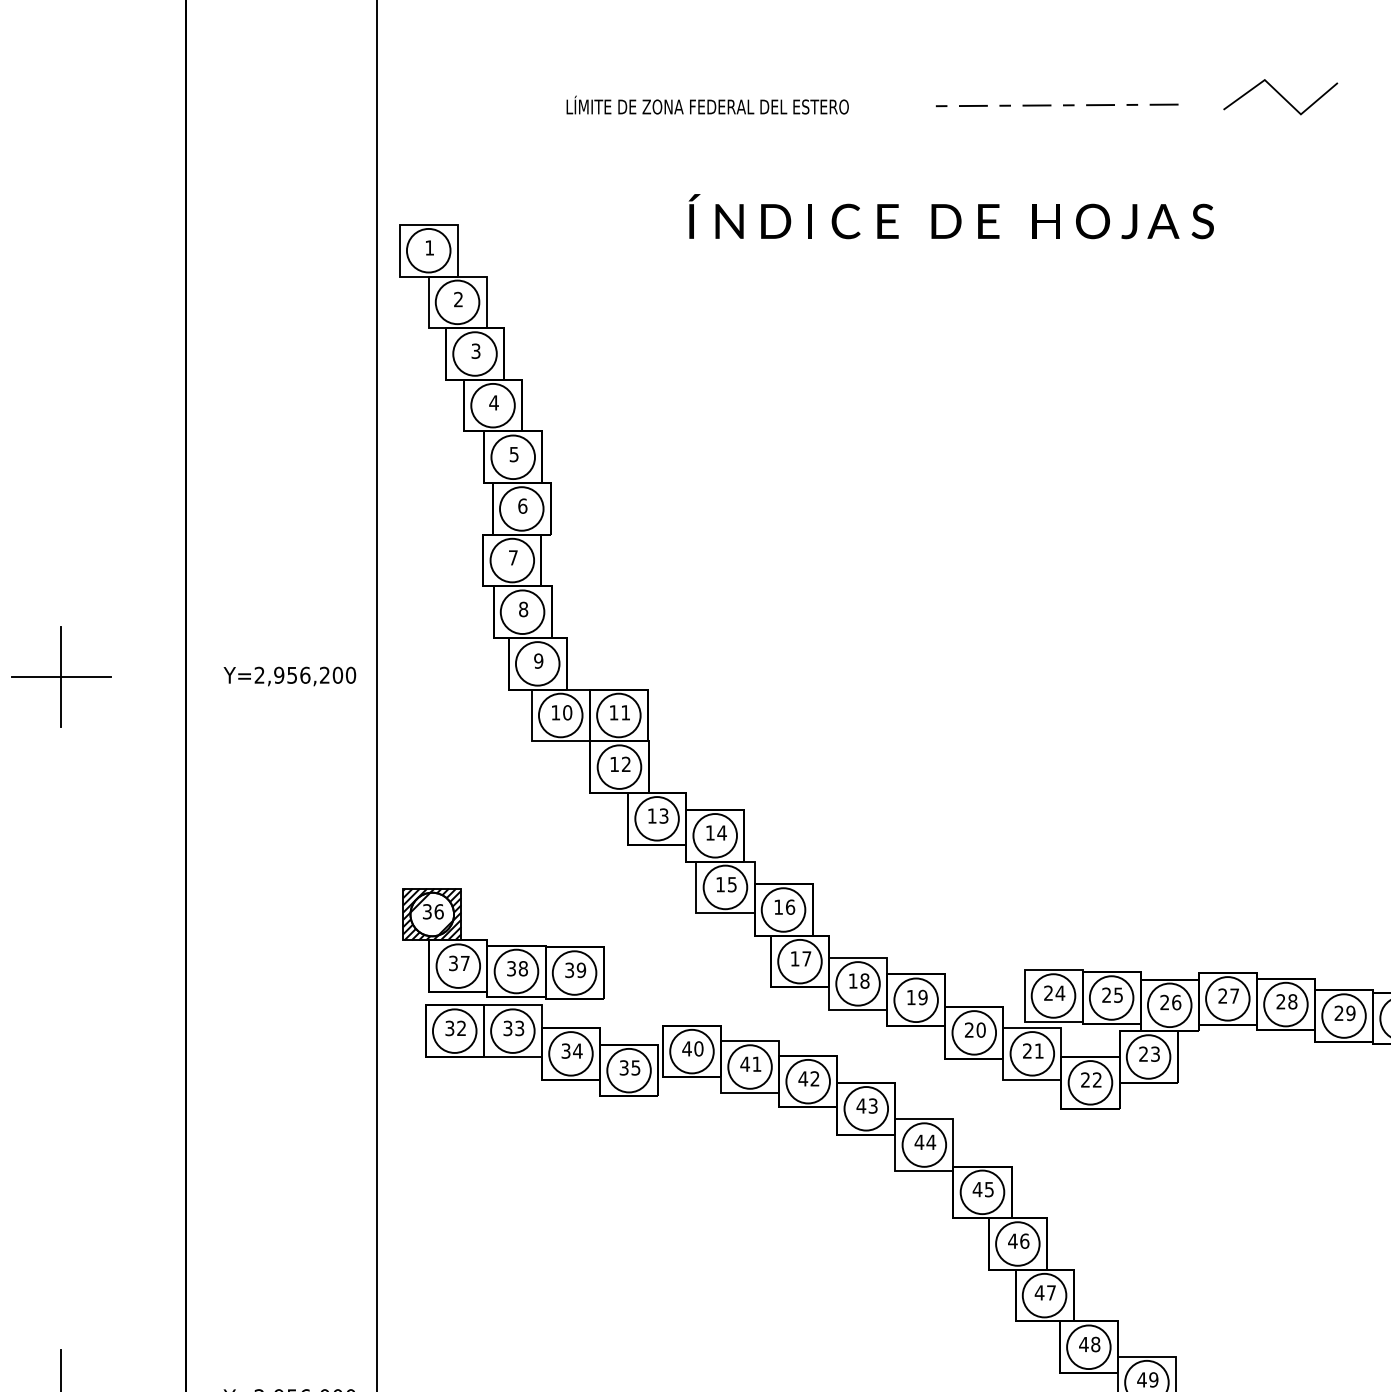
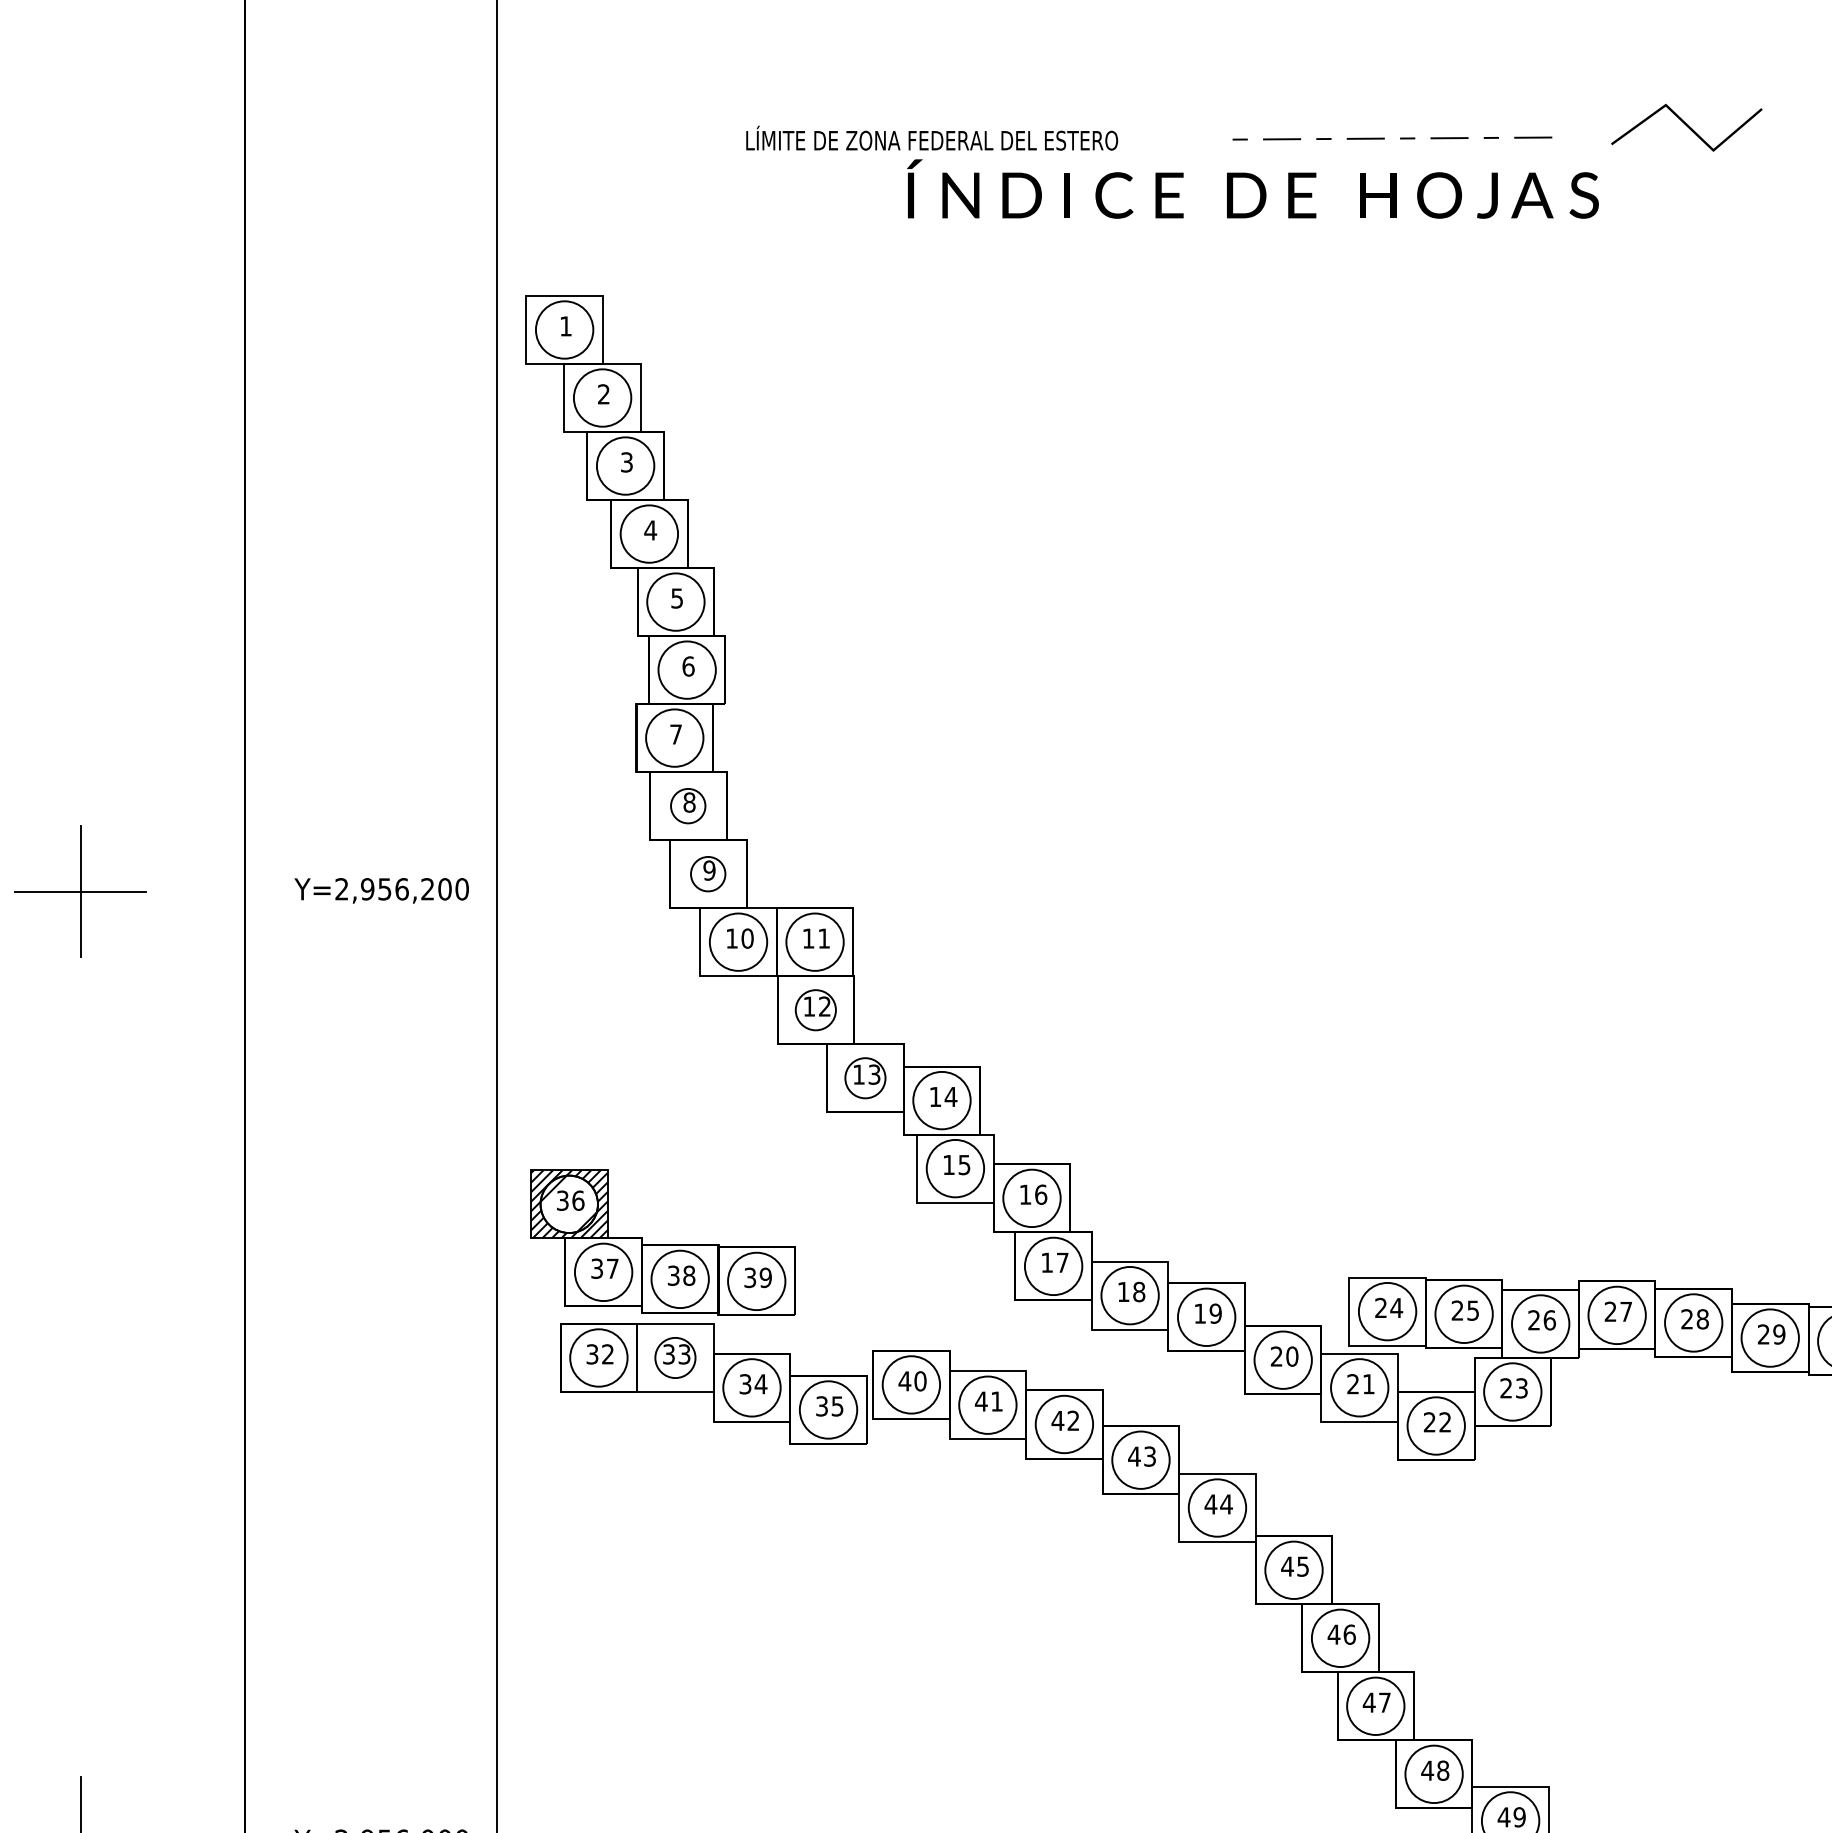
text: (950, 216) -> (1252, 188), moved
circle: (522, 611) -> (687, 805), size x0.6
circle: (537, 663) -> (707, 873), size x0.6
circle: (619, 766) -> (815, 1009), size x0.7
circle: (657, 818) -> (865, 1077), size x0.7
circle: (512, 1030) -> (675, 1357), size x0.7

